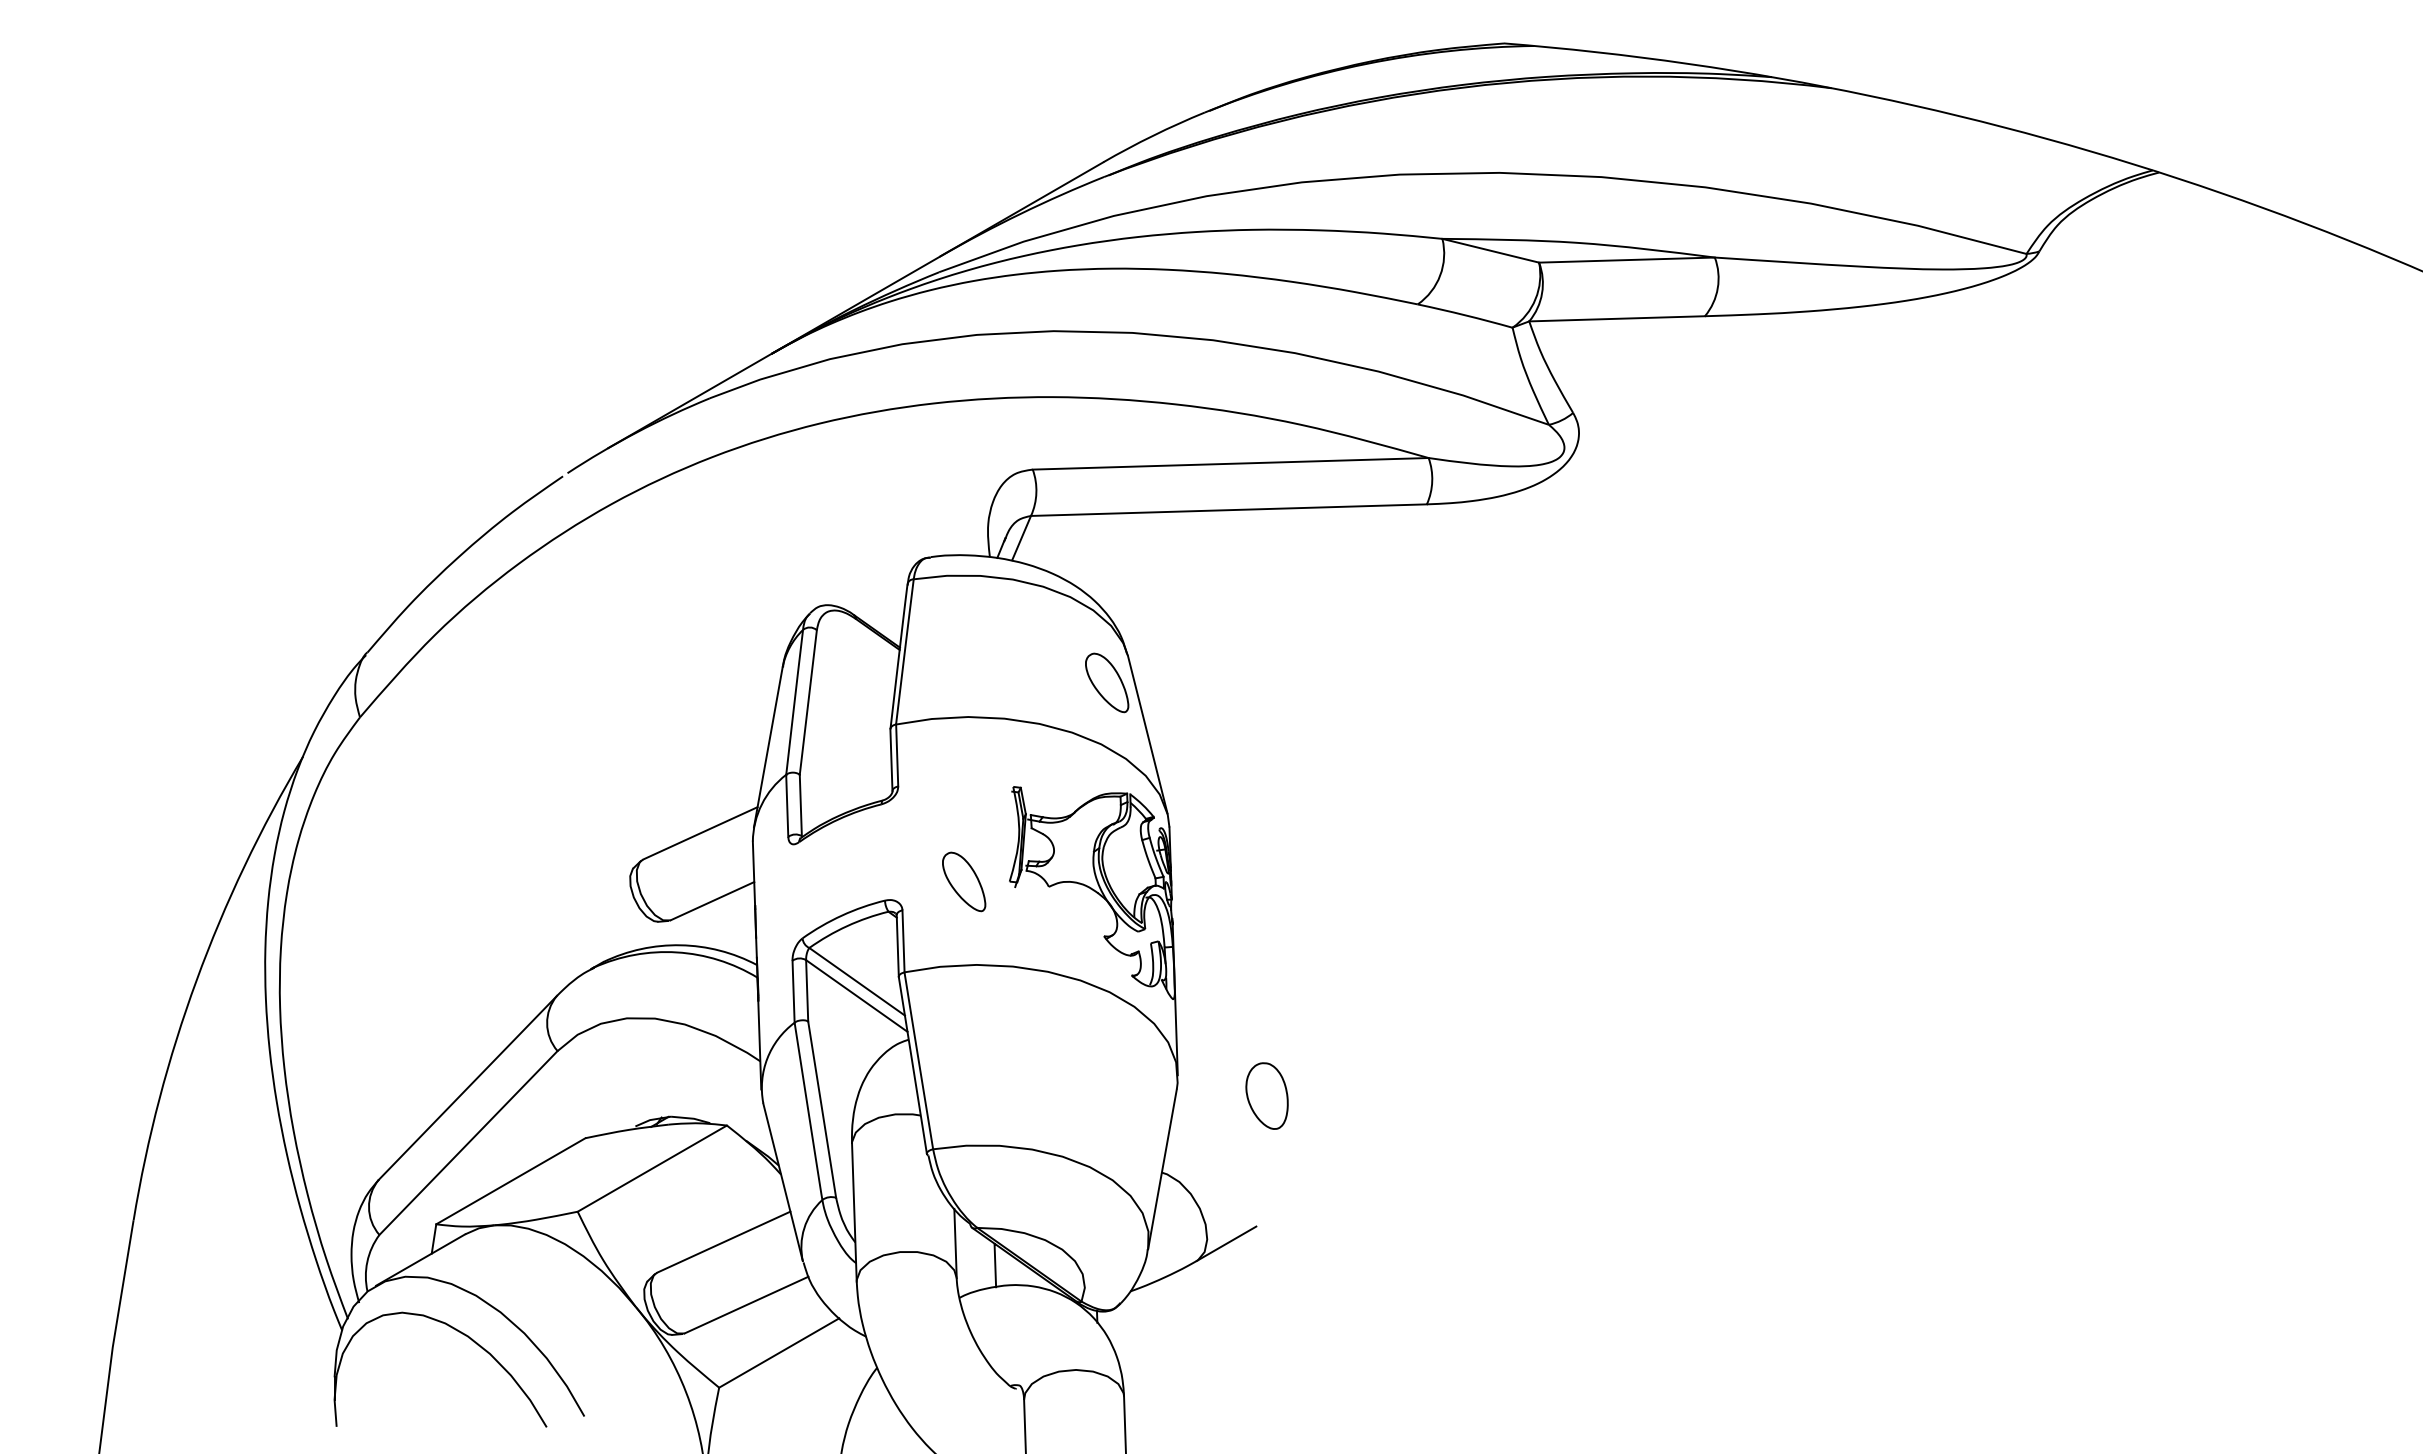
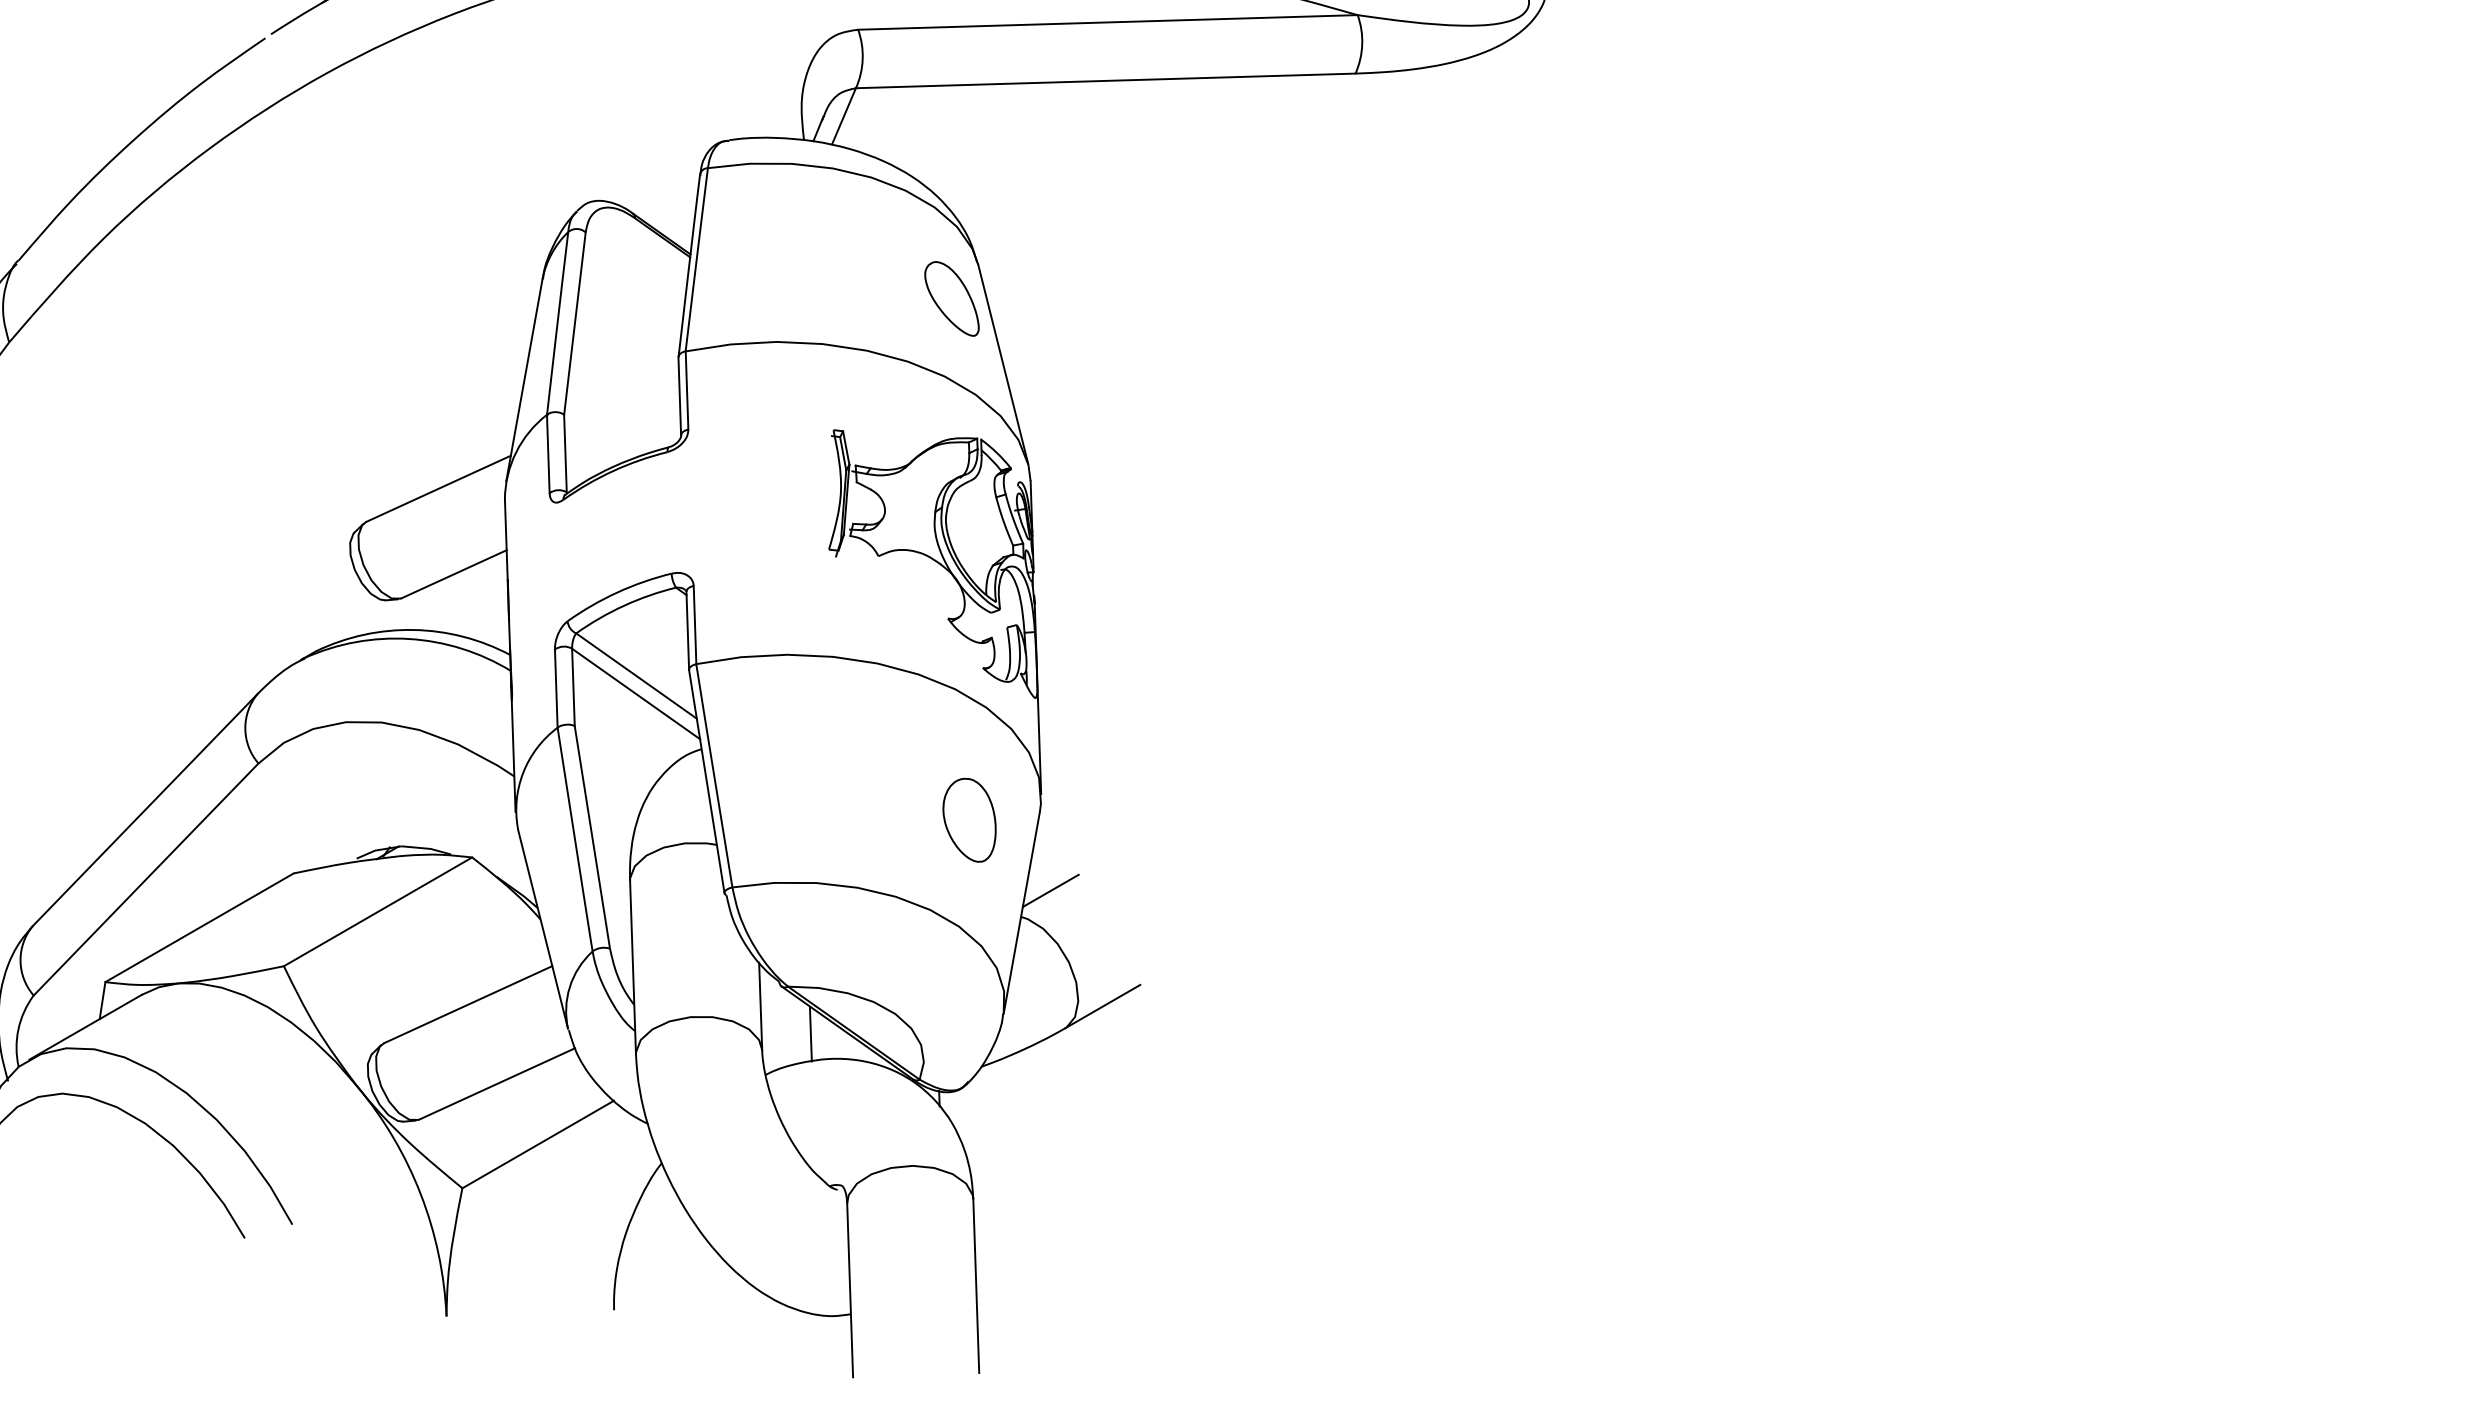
part: (964, 881) -> (771, 549), removed
part: (1266, 1095) -> (968, 819), moved
line: (1185, 1151) -> (1050, 890), added

